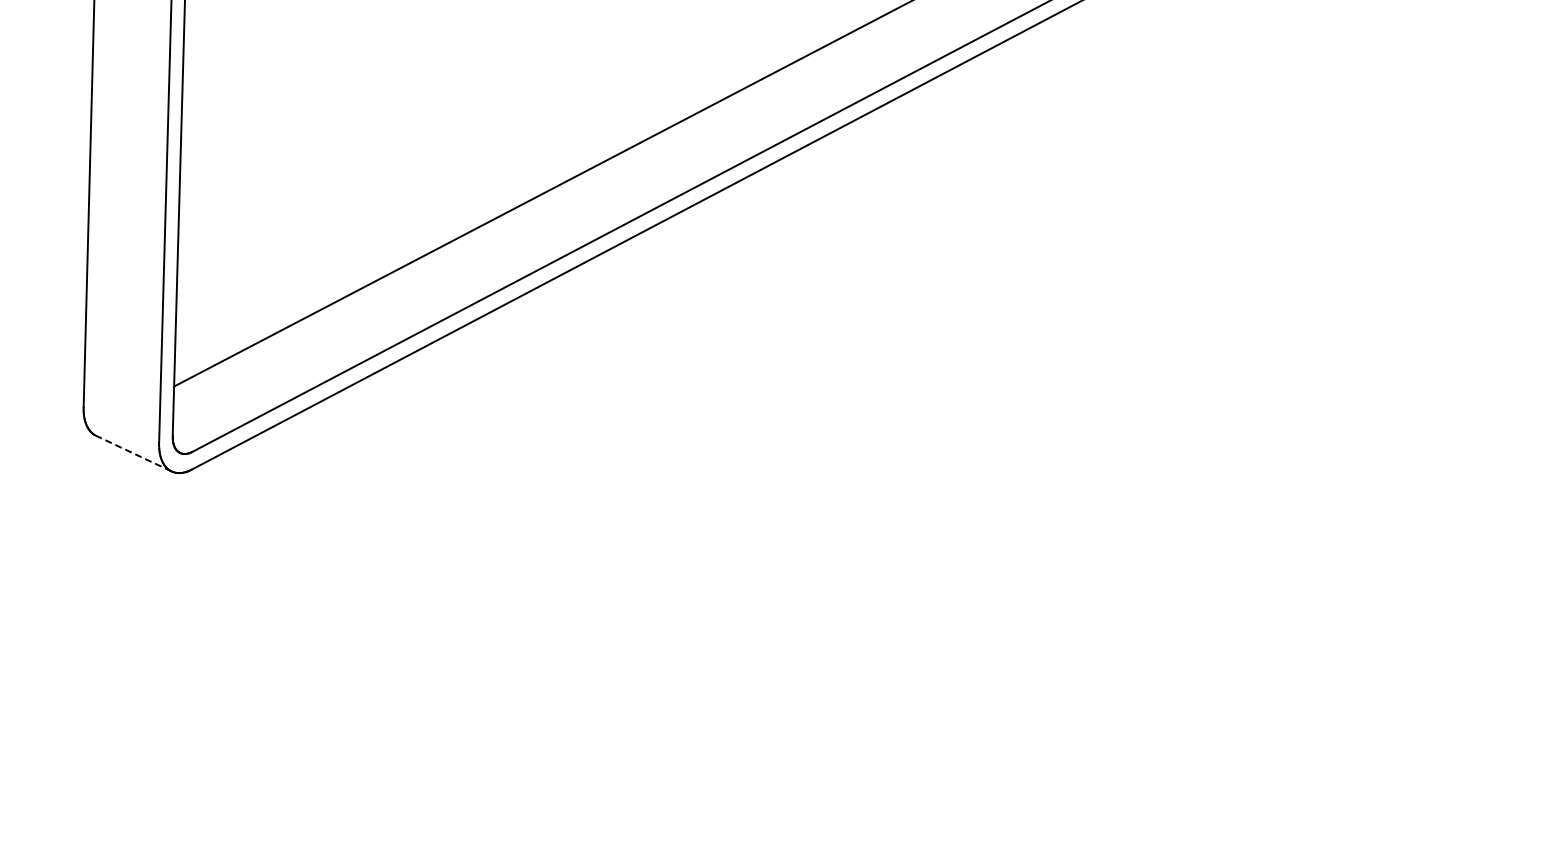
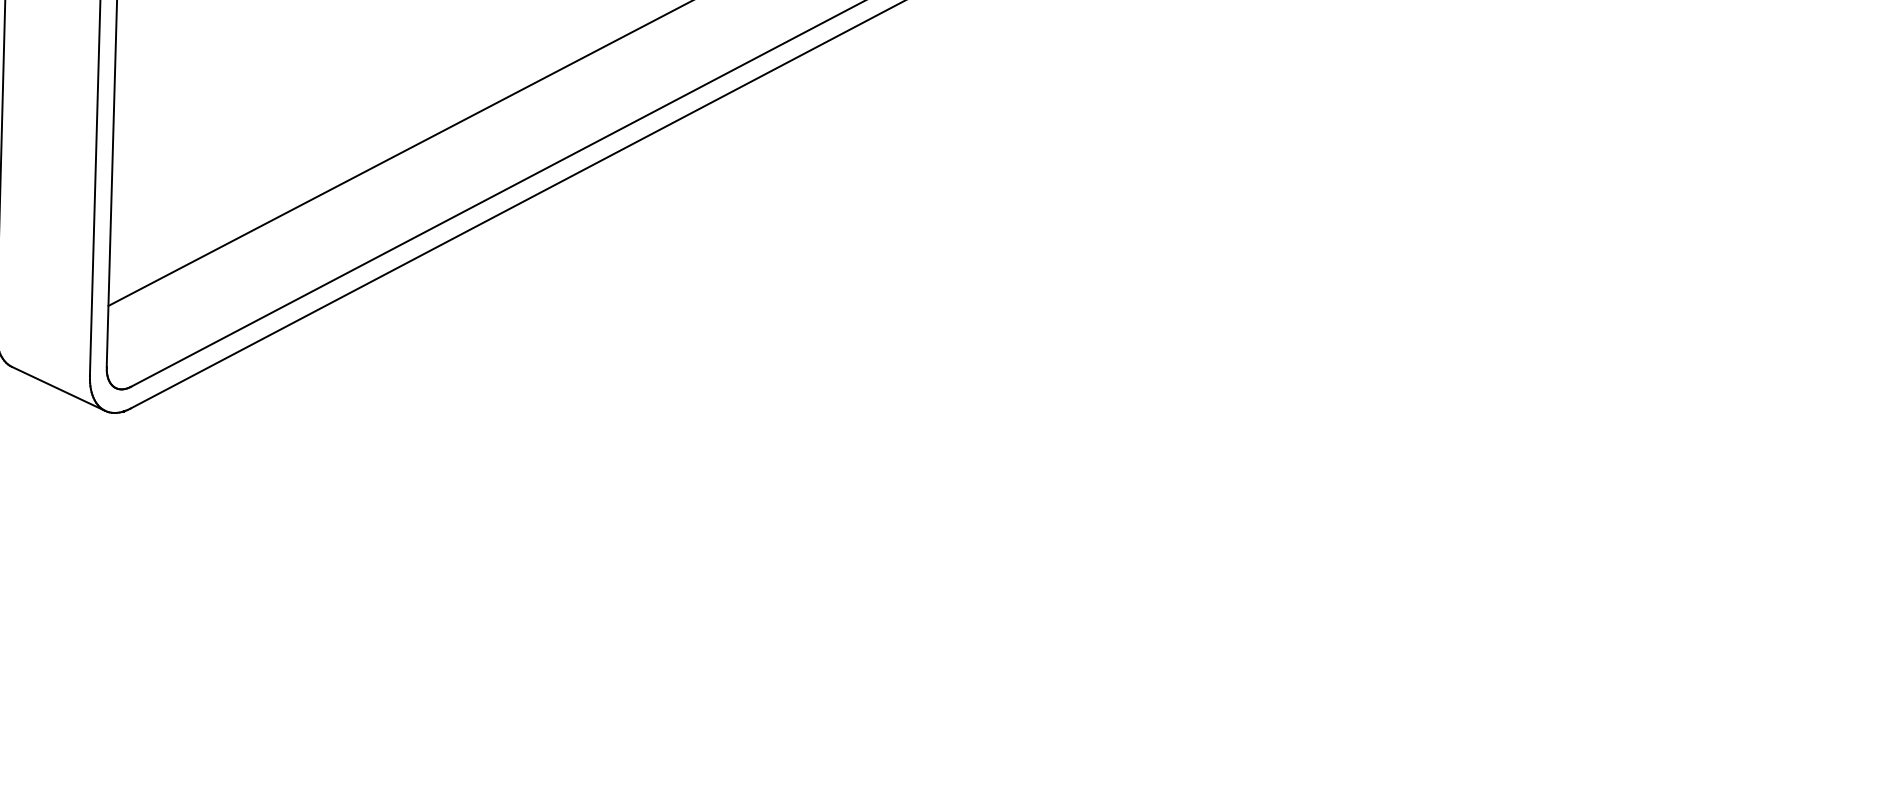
line: (133, 453) -> (58, 388), dashed -> solid

